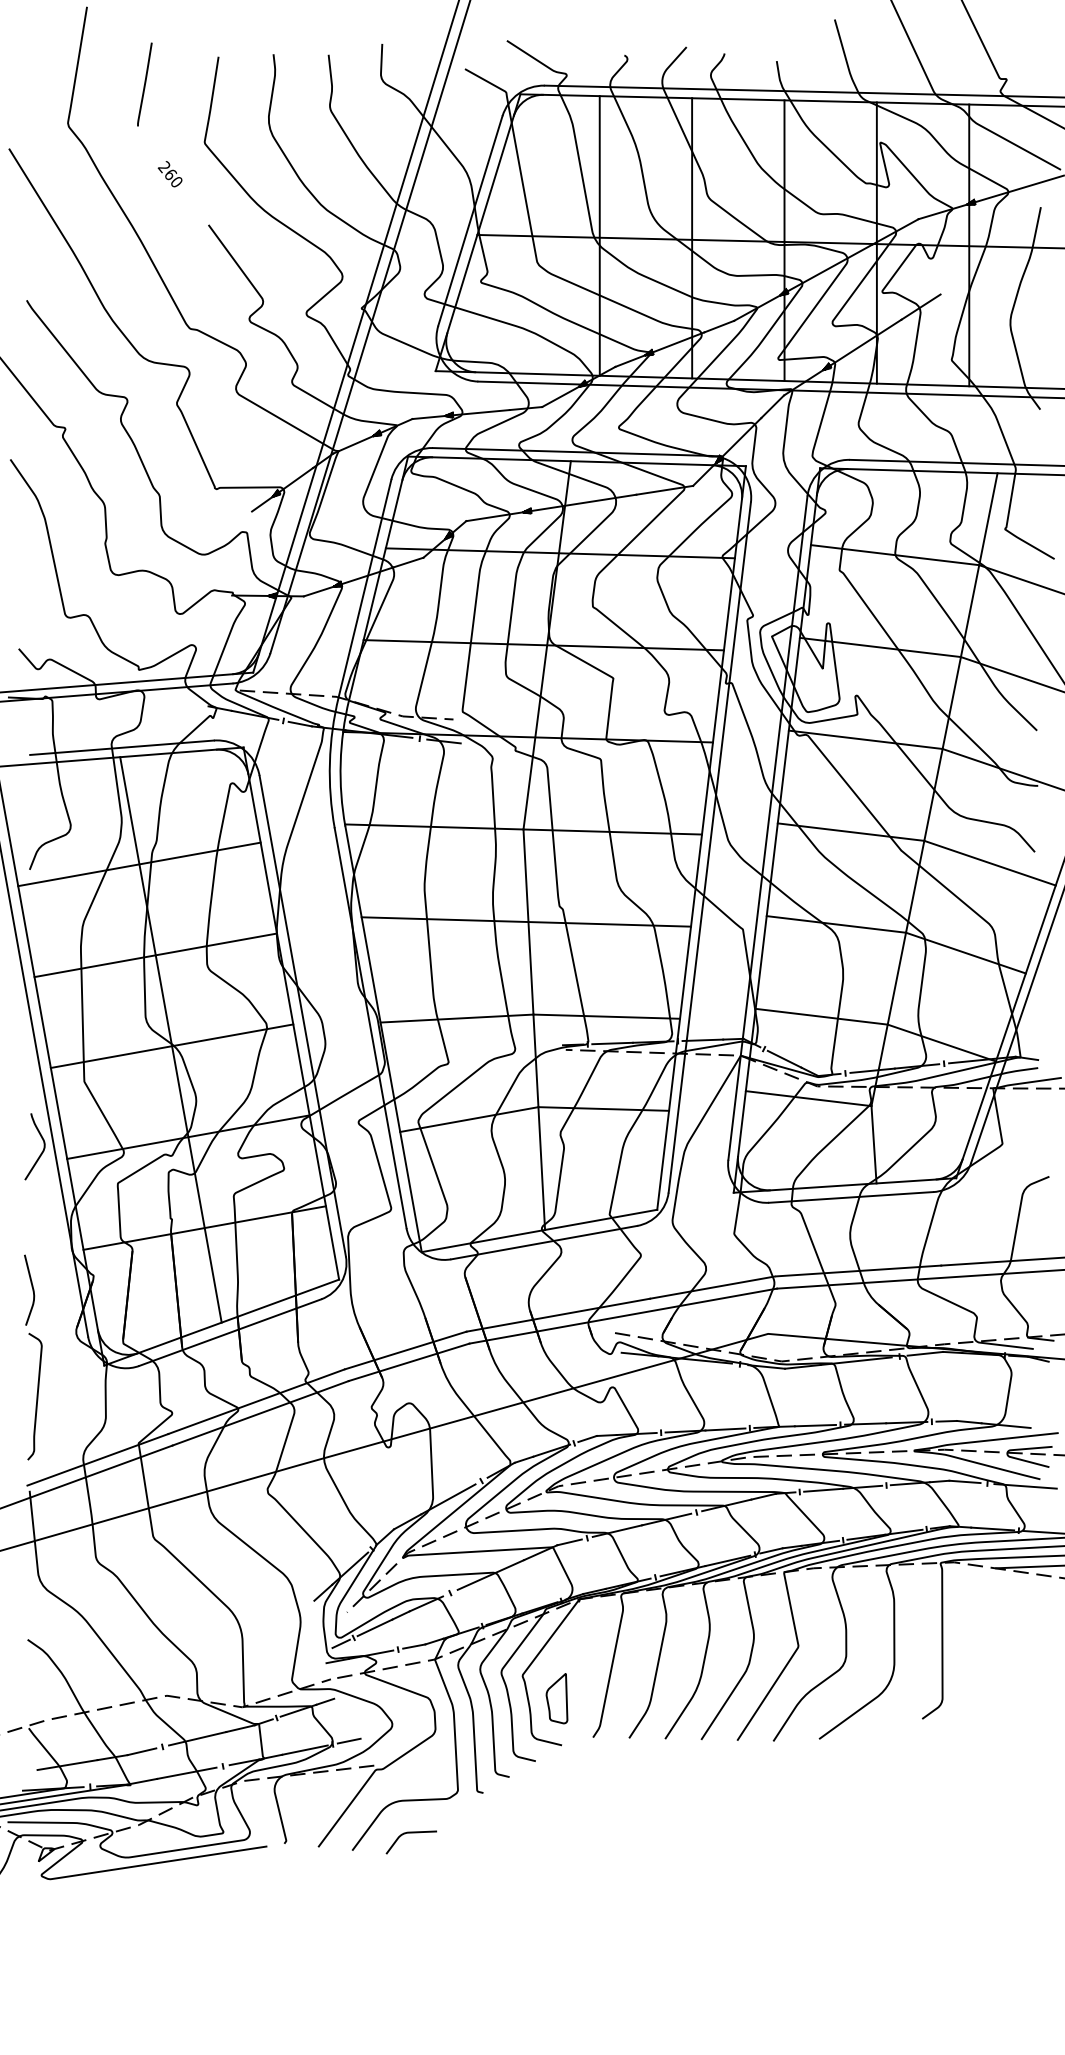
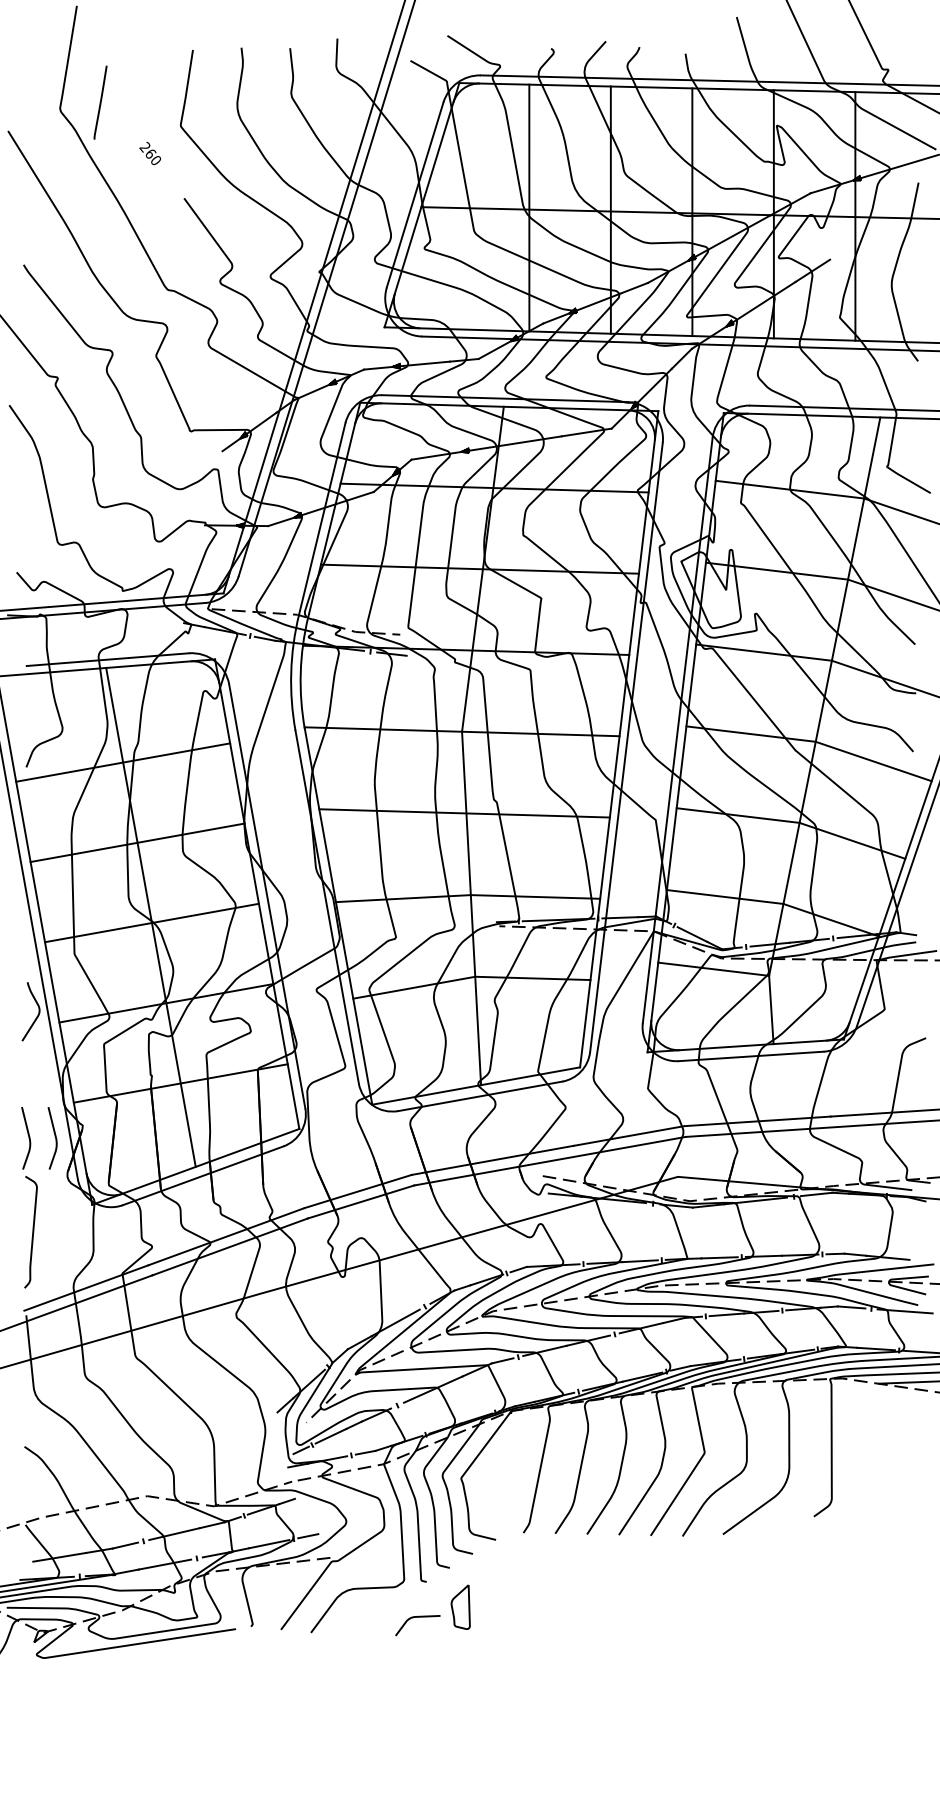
line: (144, 84) -> (100, 102), moved
curve: (61, 1287) -> (54, 1135), added
part: (556, 1698) -> (460, 1607), moved
curve: (410, 1833) -> (417, 1617), moved

